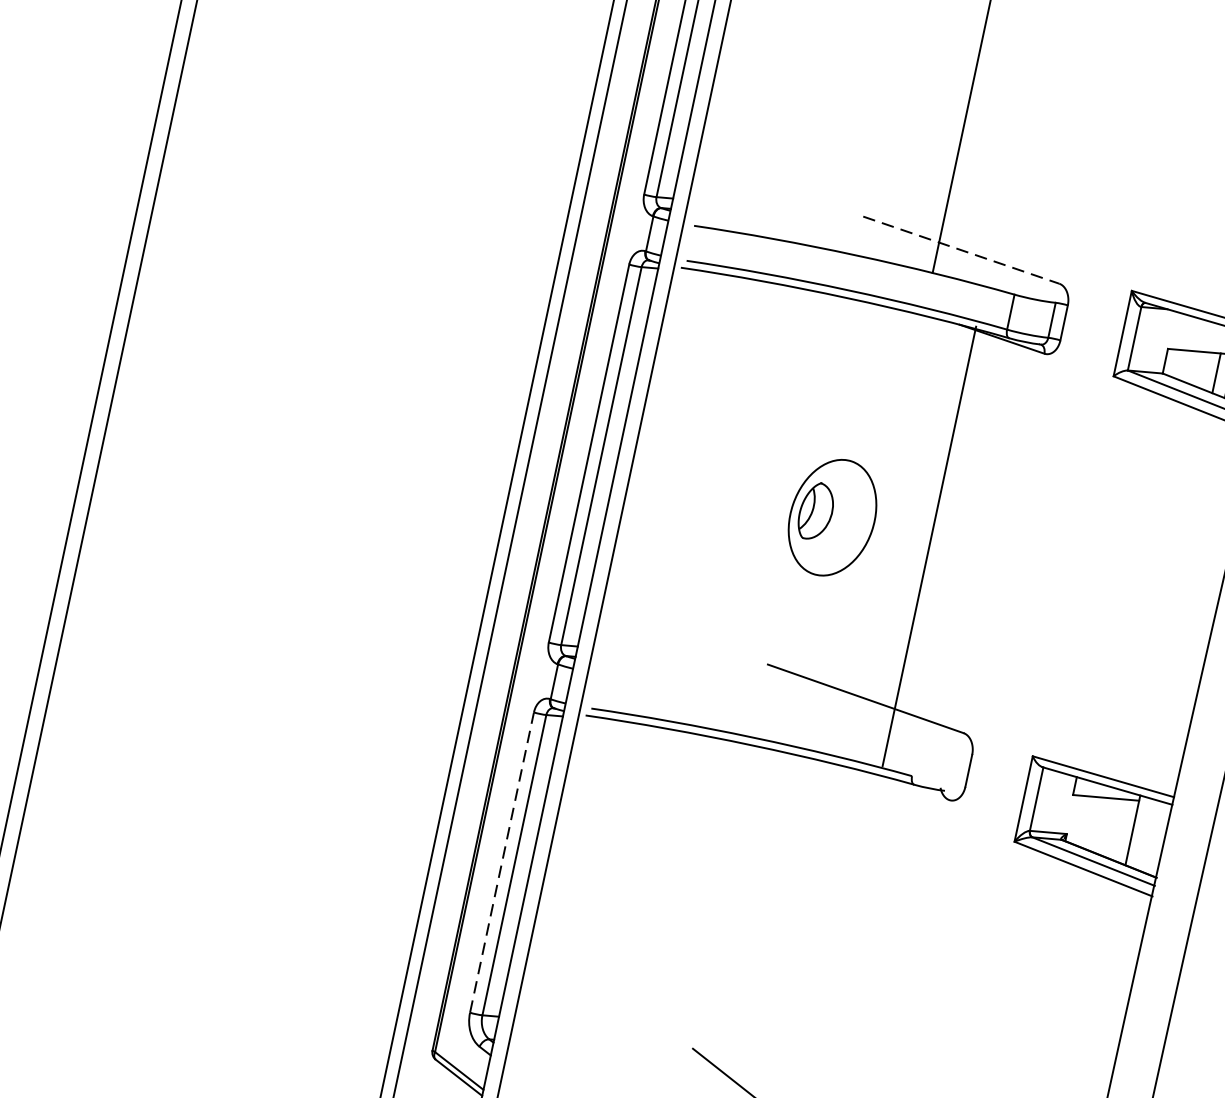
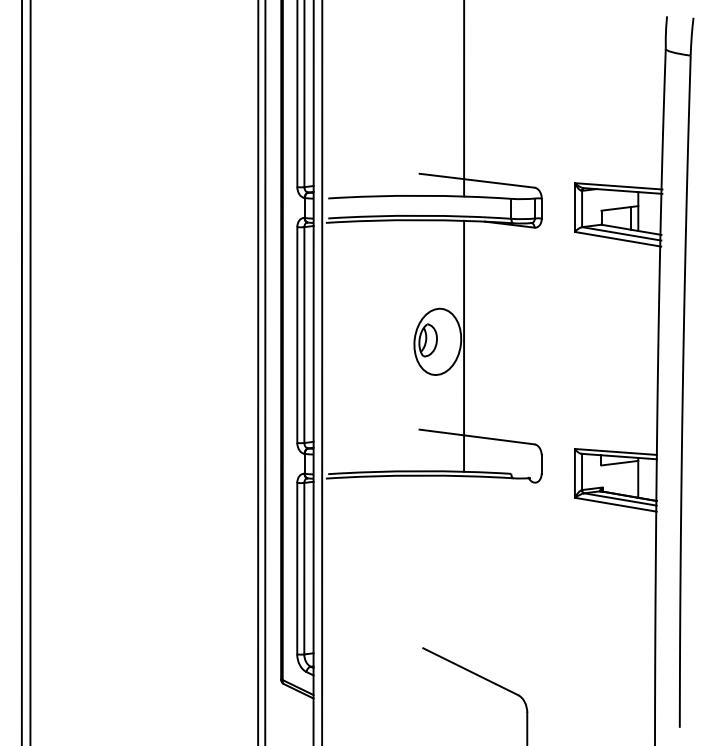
line: (962, 249) -> (477, 180), dashed -> solid
line: (930, 545) -> (464, 345), moved
line: (502, 862) -> (297, 568), dashed -> solid

